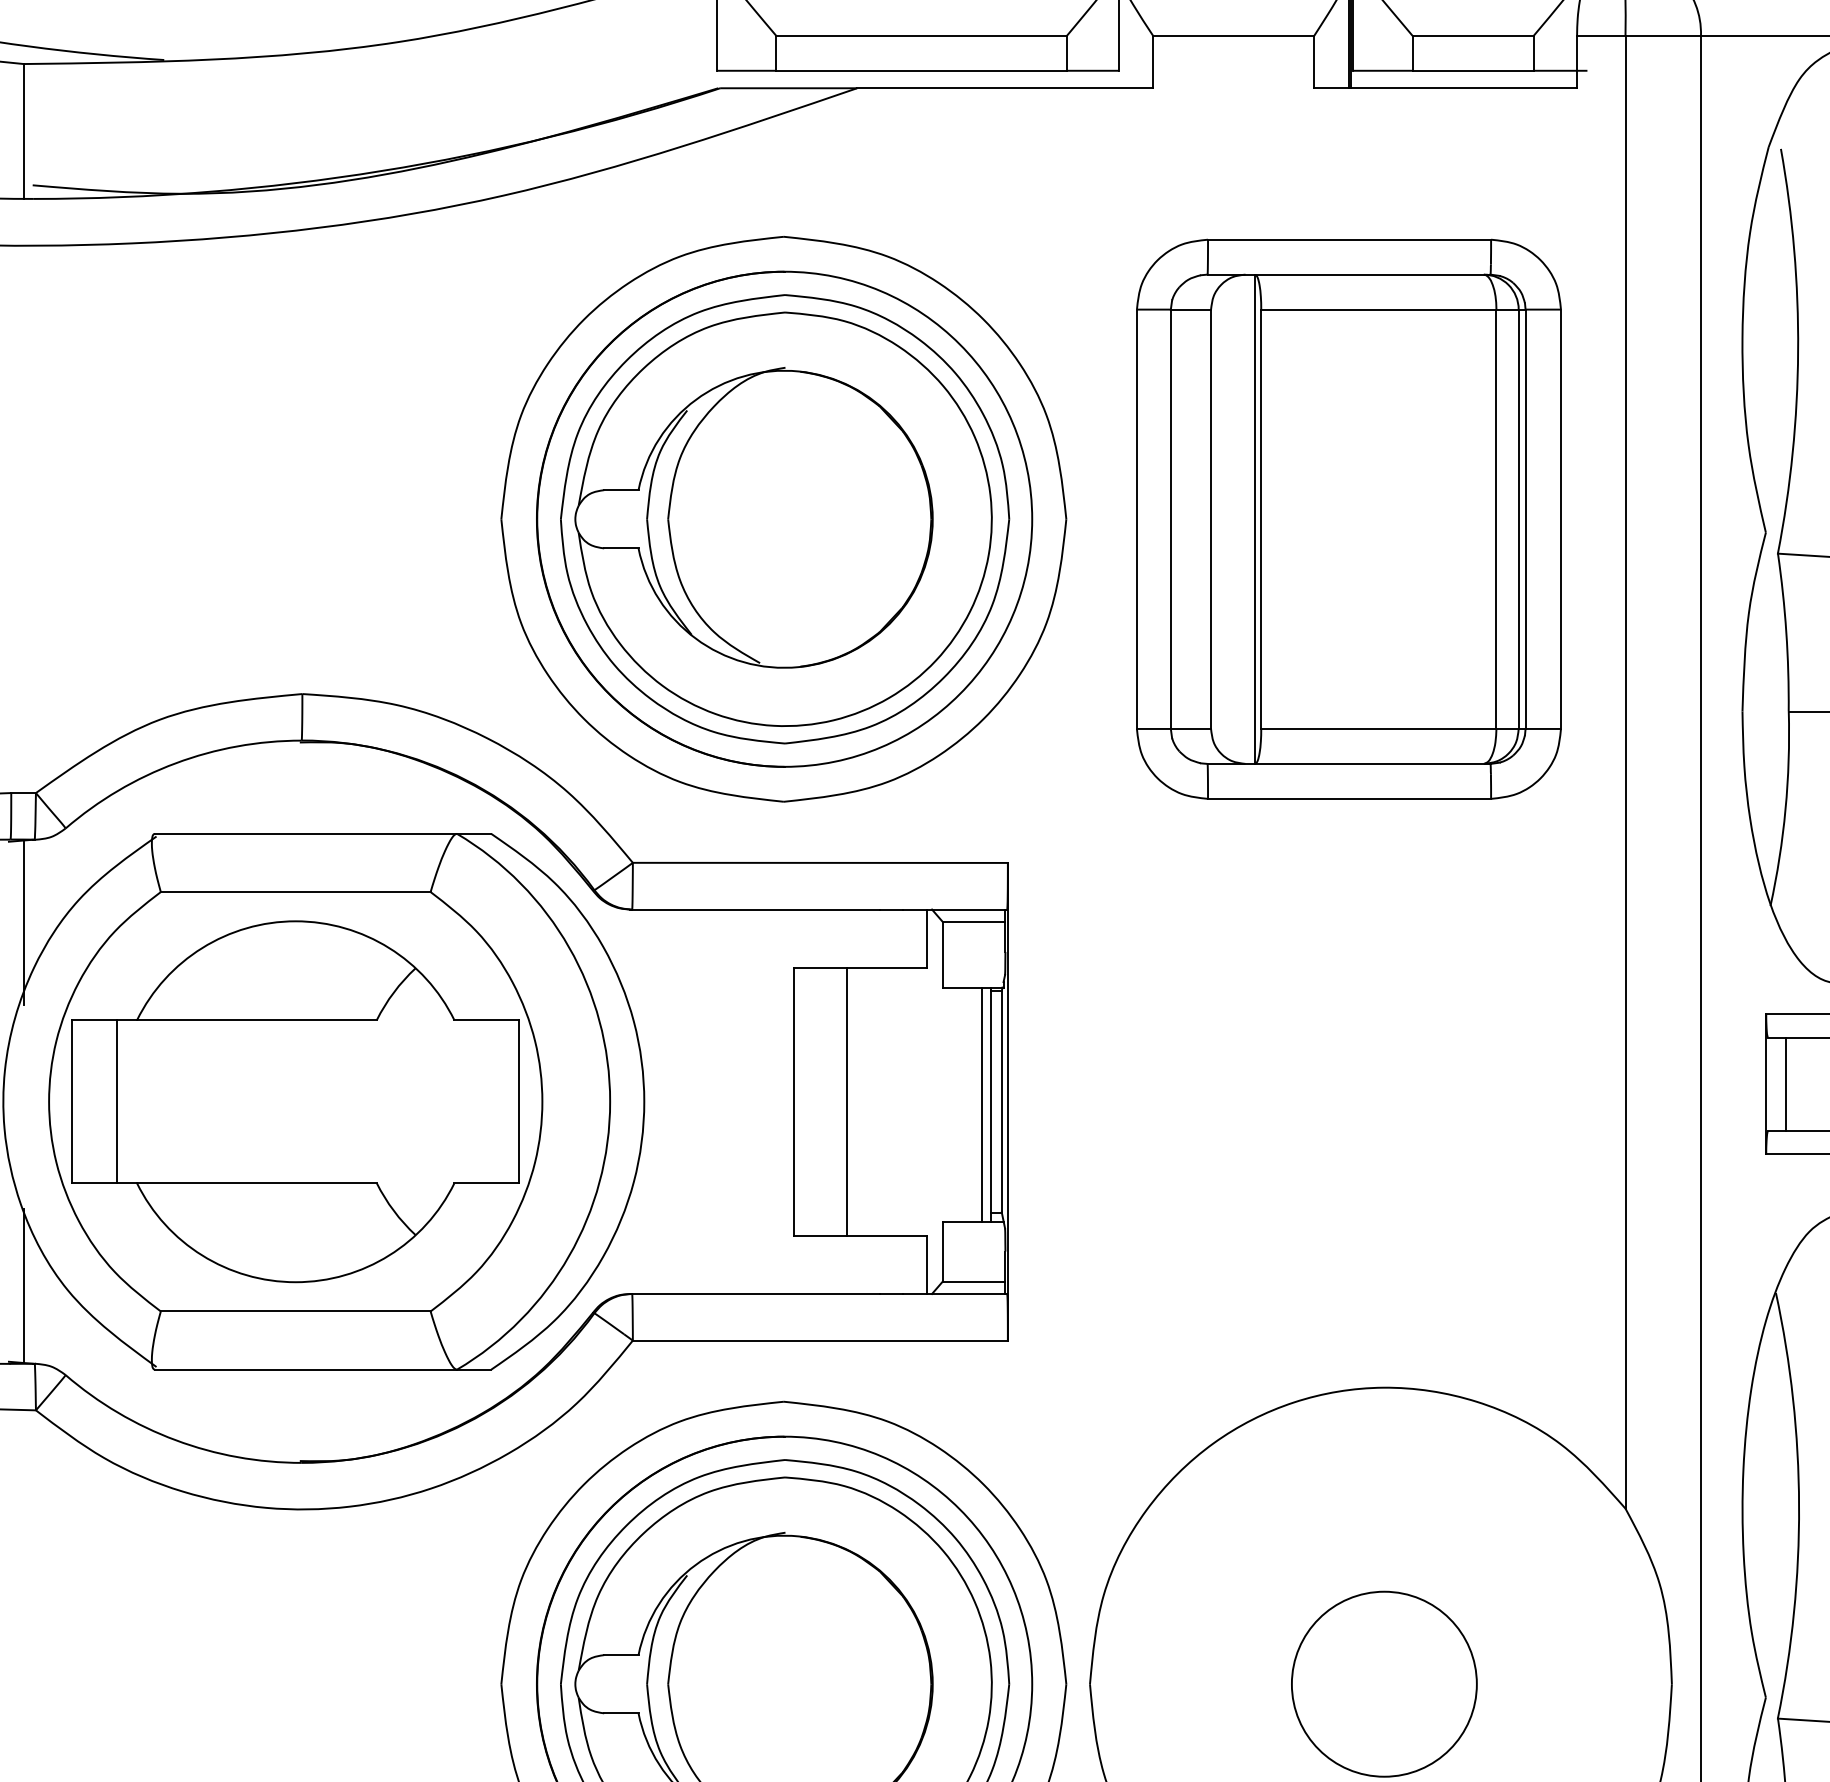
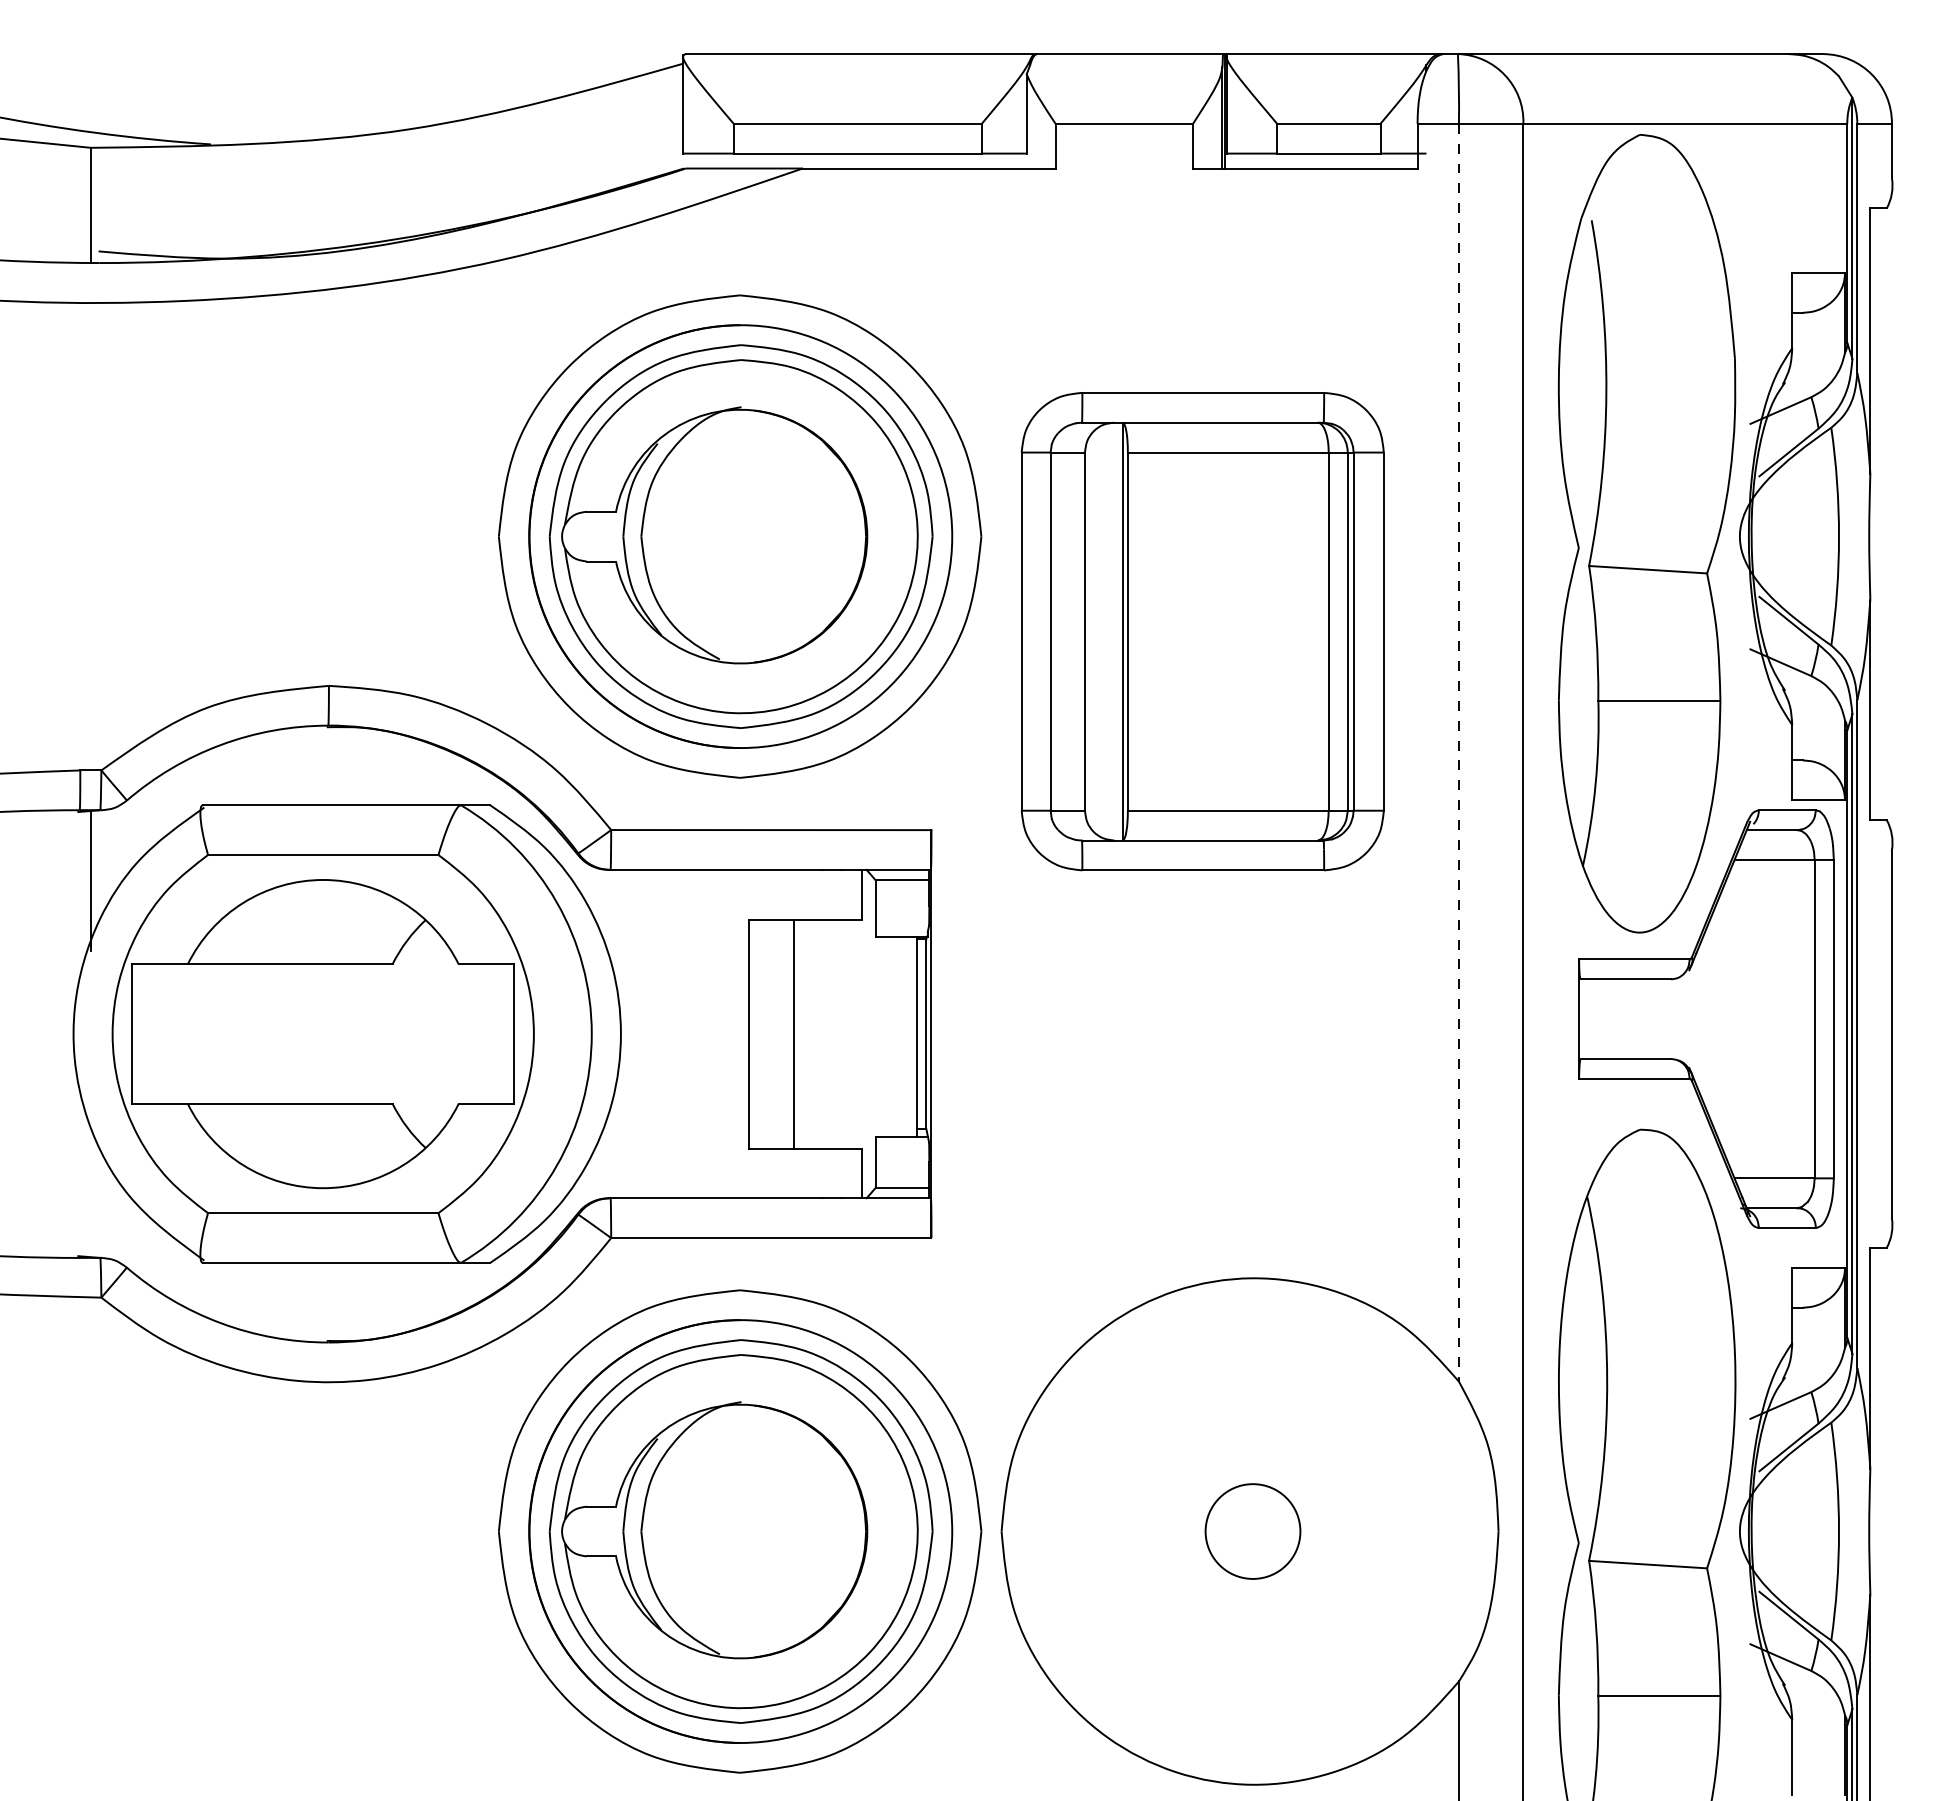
part: (1348, 519) -> (1202, 631), moved
line: (1624, 772) -> (1458, 752), solid -> dashed
line: (1785, 1083) -> (1595, 1018), removed
line: (116, 1101) -> (170, 1033), removed
line: (982, 1104) -> (909, 1036), removed
line: (23, 1286) -> (90, 1191), removed
circle: (1384, 1684) -> (1253, 1531), size x0.6

